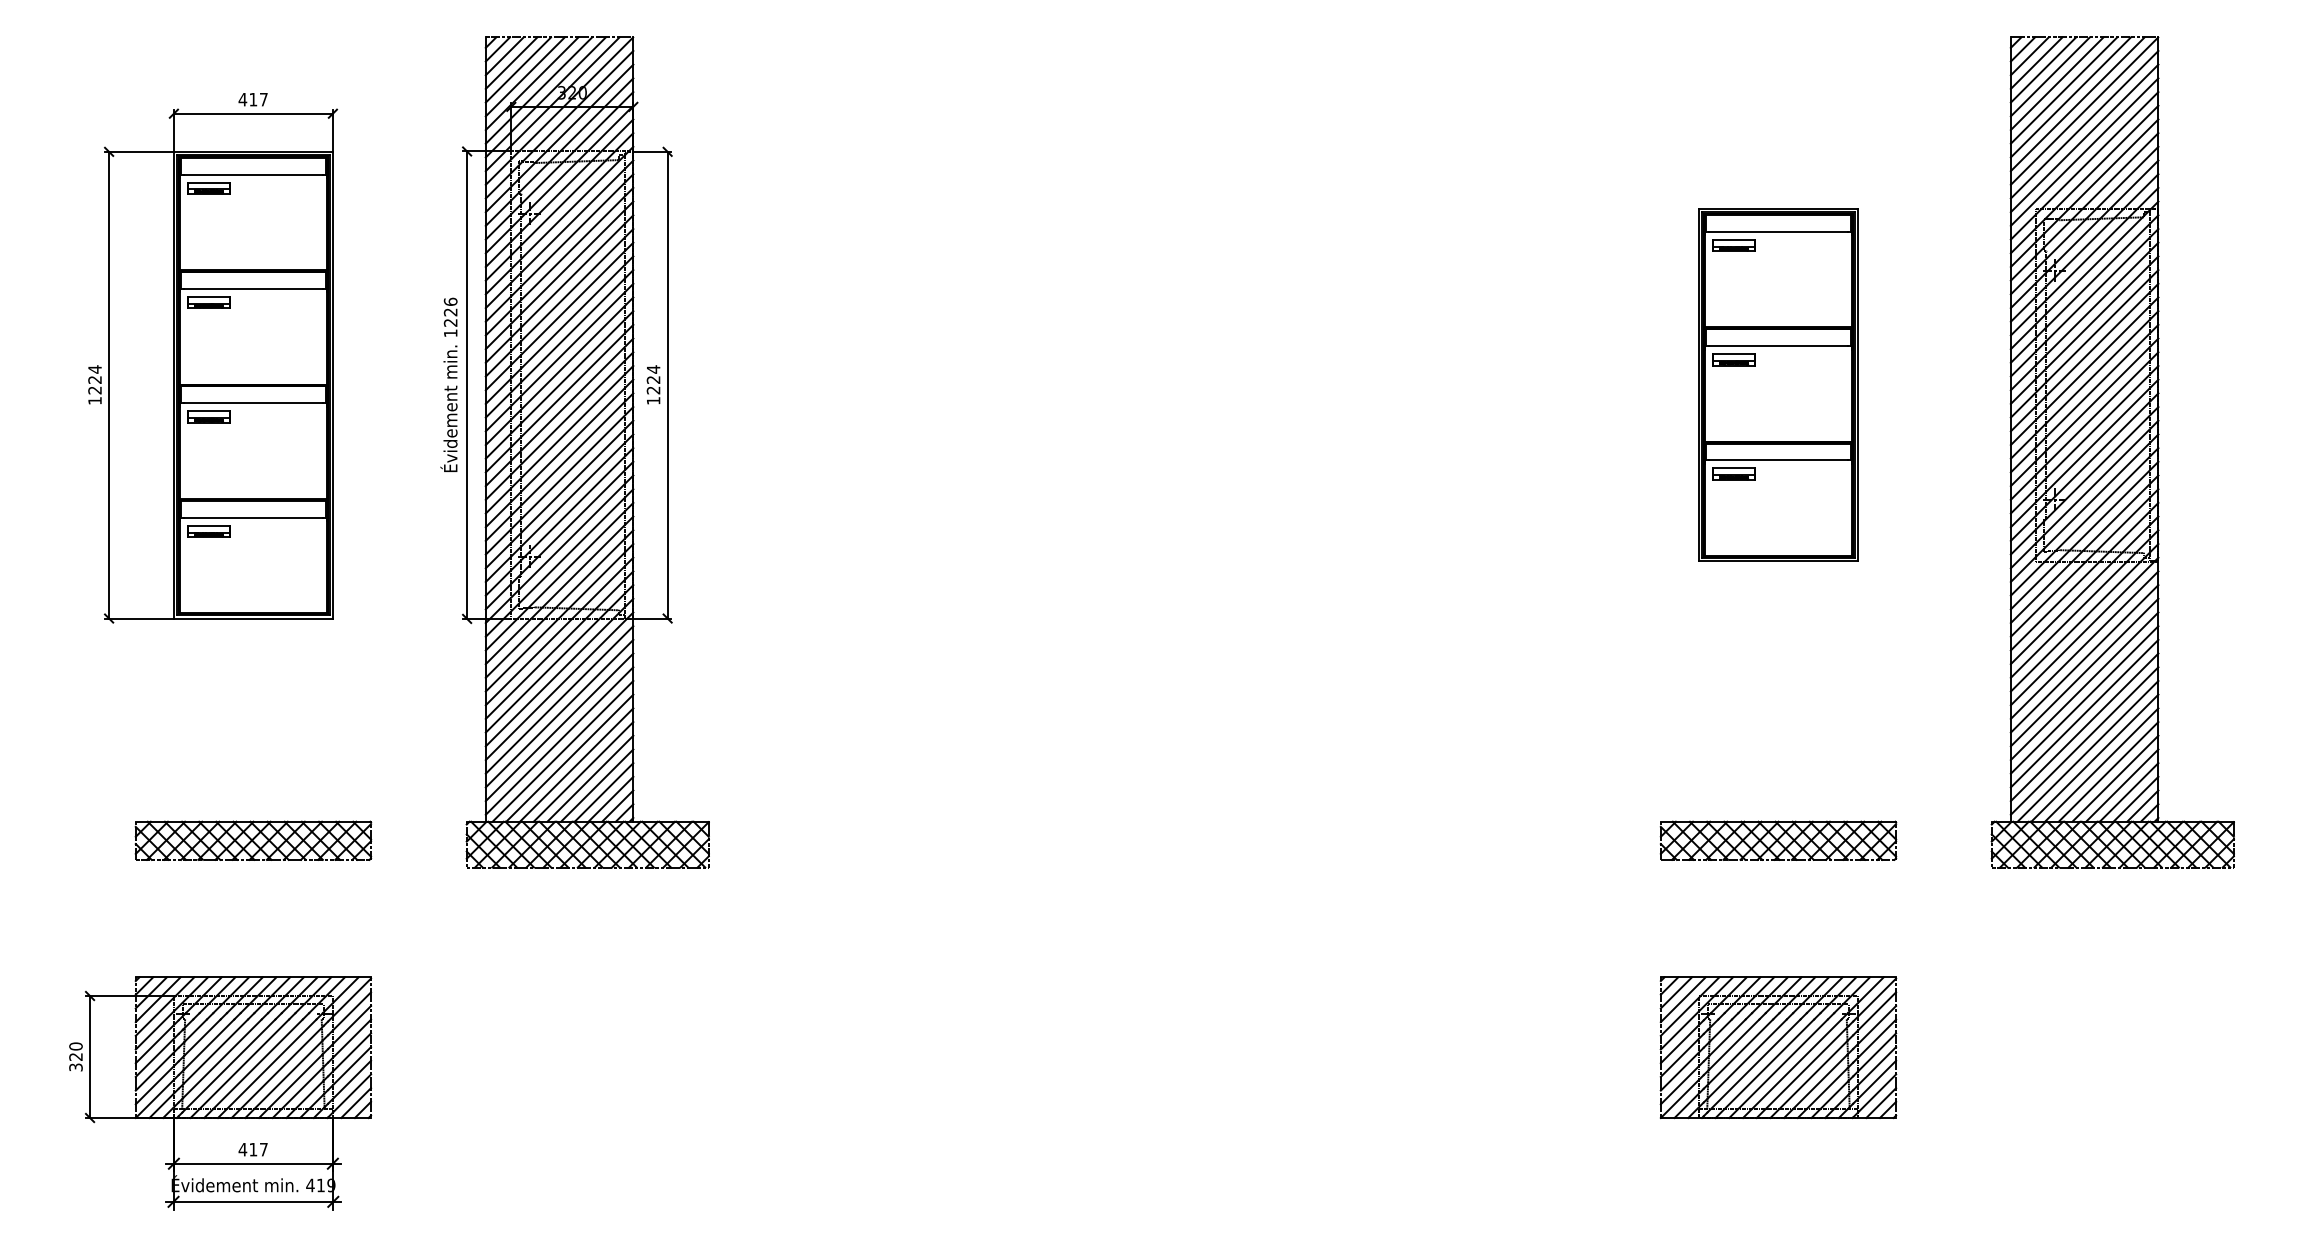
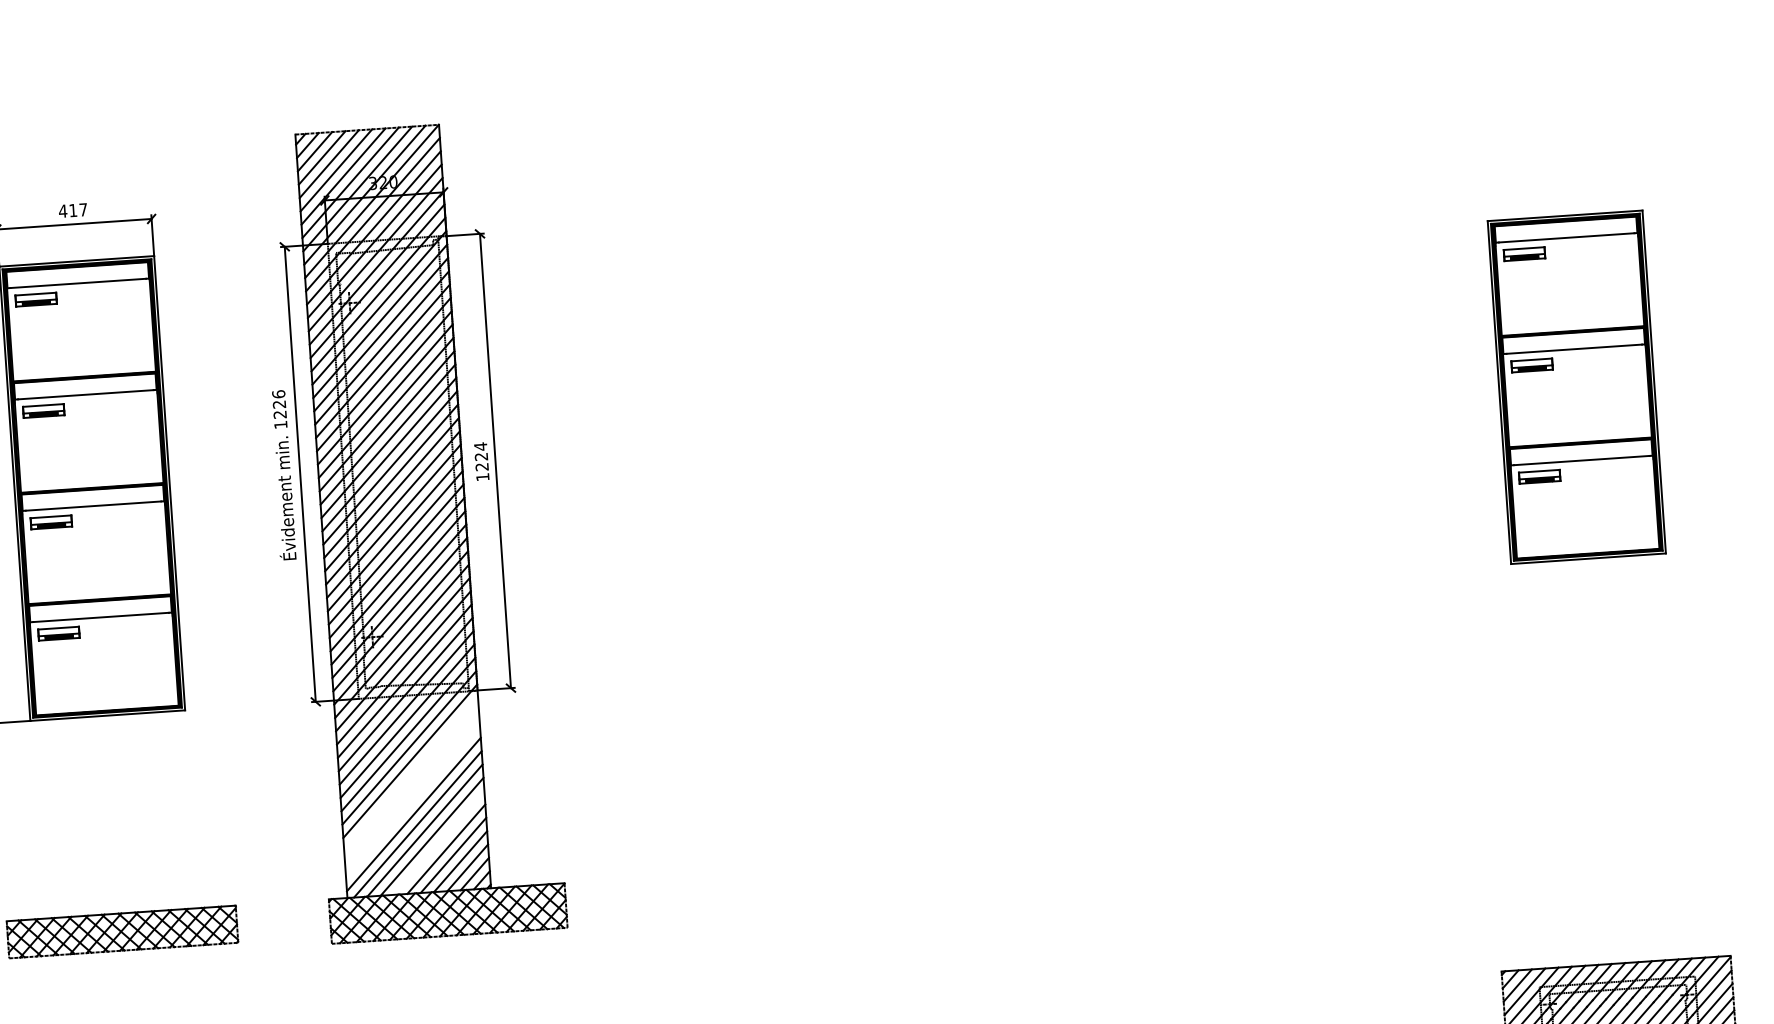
line: (559, 699) -> (411, 774), removed
line: (559, 713) -> (411, 787), removed
line: (559, 727) -> (412, 801), removed
line: (583, 771) -> (439, 842), removed
part: (1778, 840) -> (1607, 830), removed

